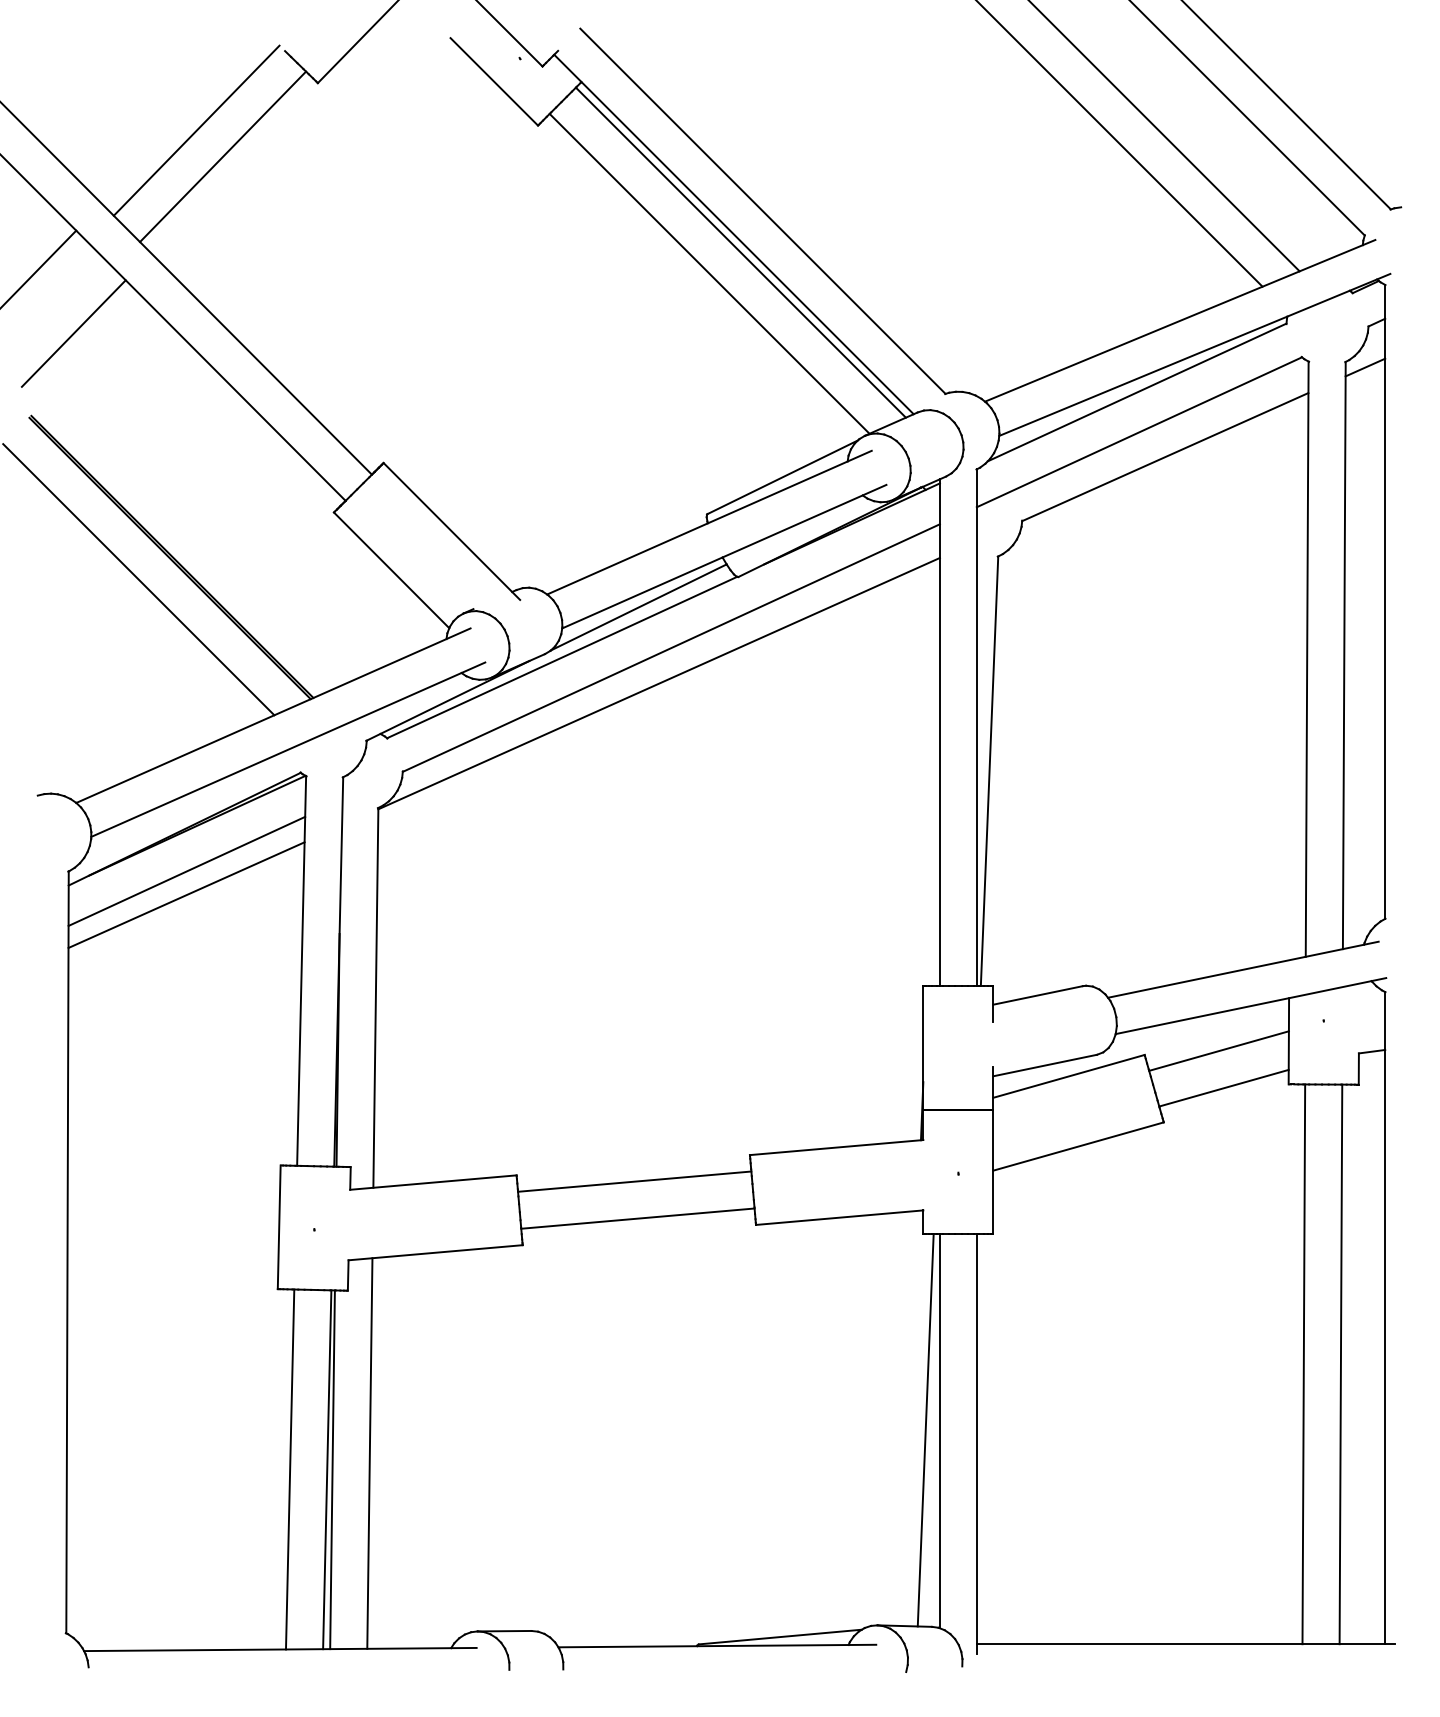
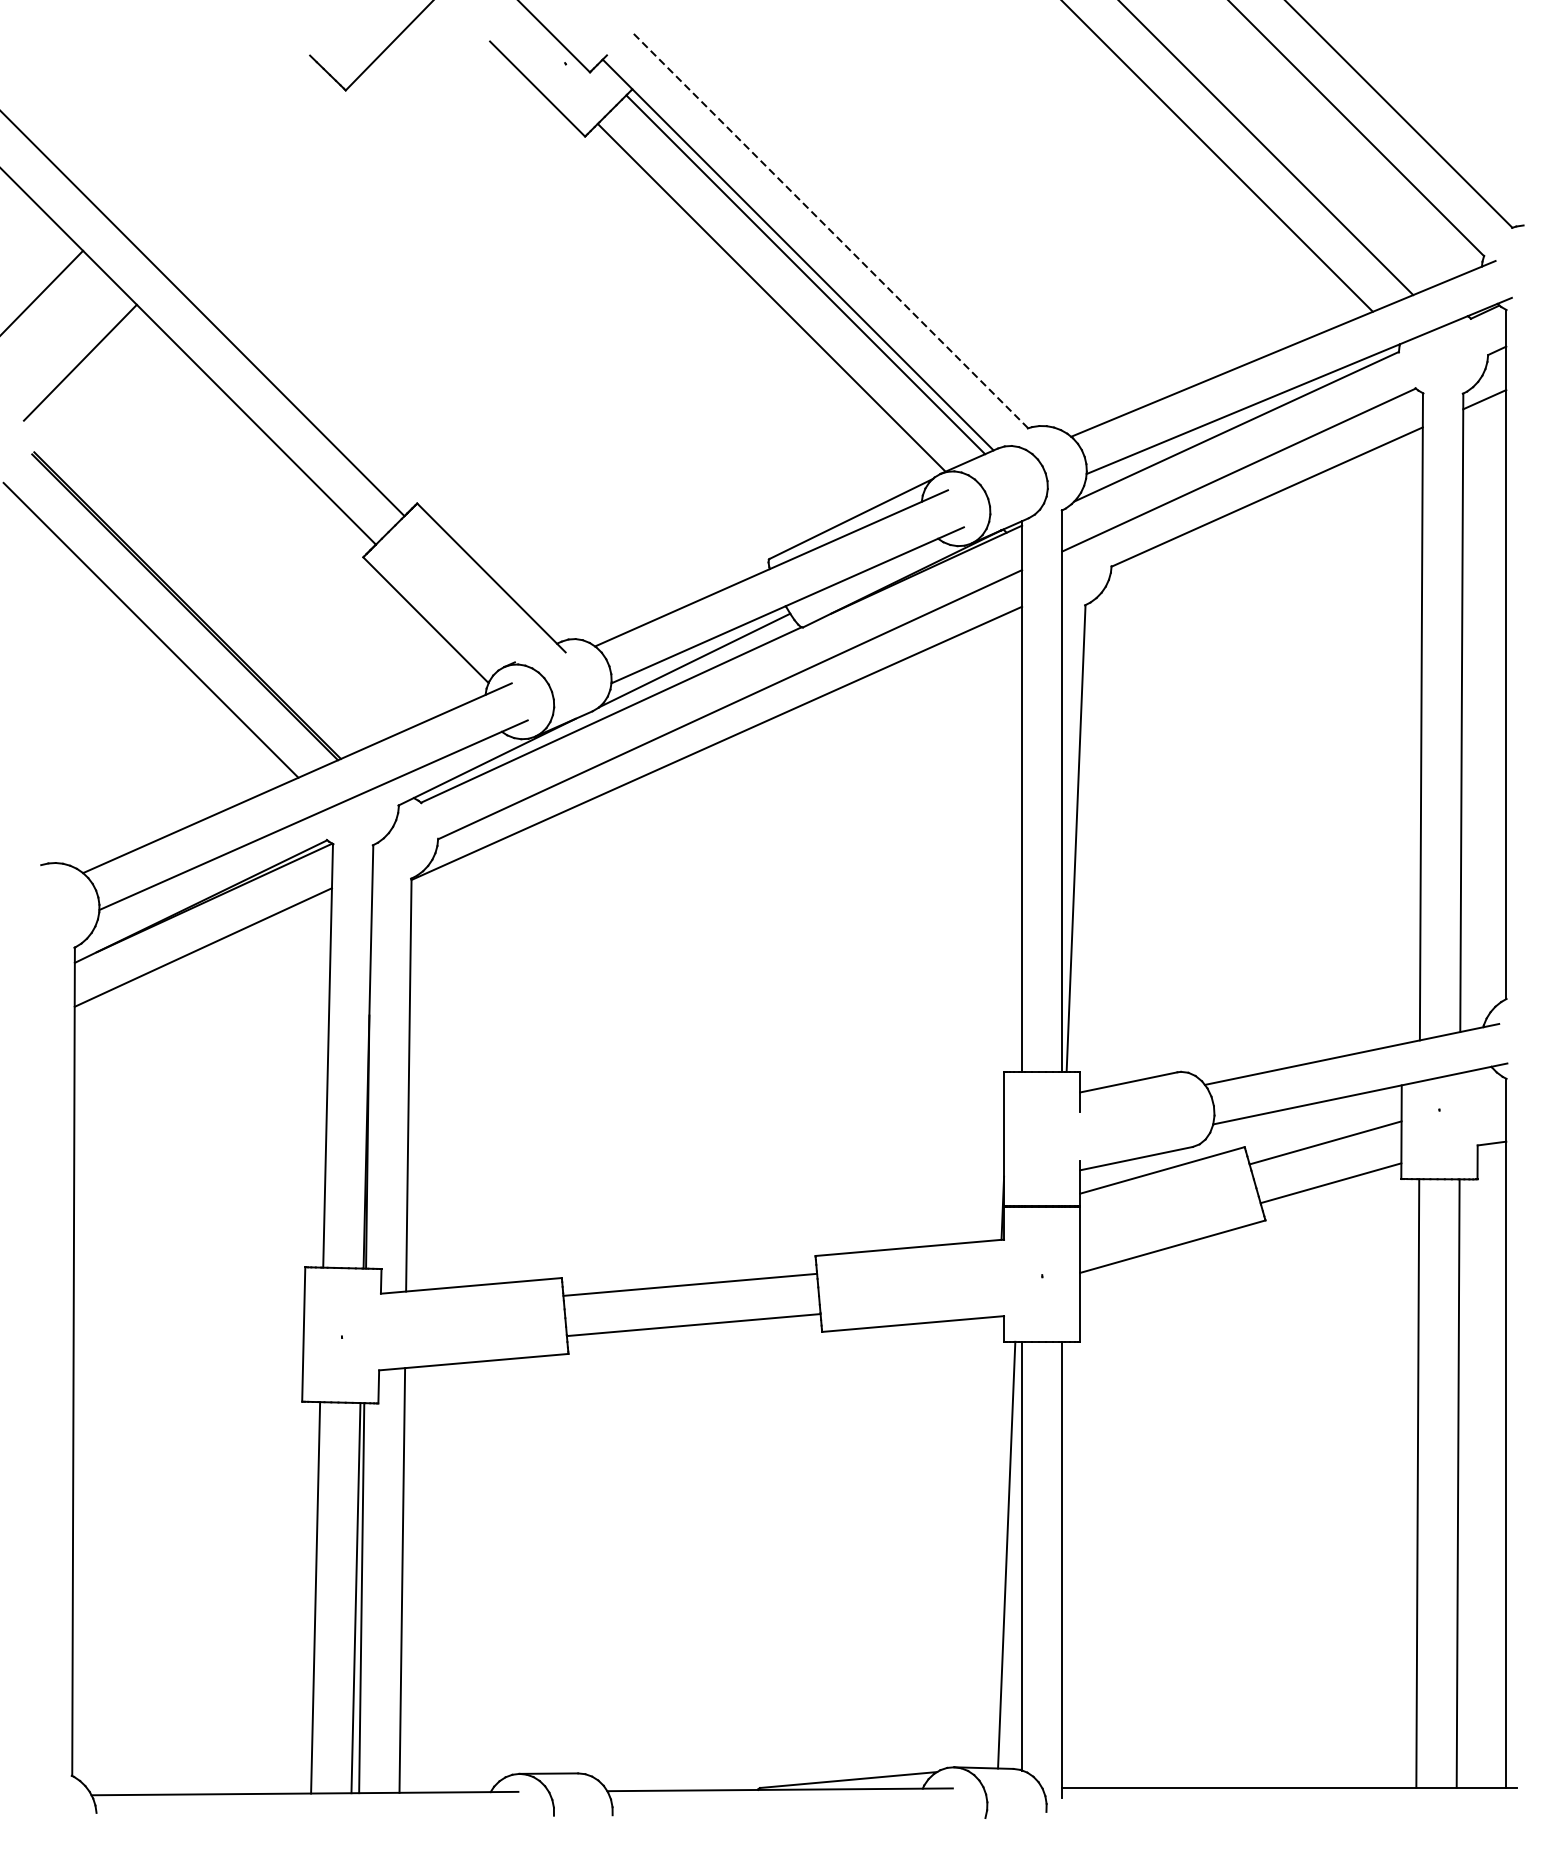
line: (196, 130) -> (213, 141), removed
line: (223, 156) -> (243, 170), removed
line: (762, 210) -> (829, 228), solid -> dashed
line: (186, 894) -> (202, 972), removed

